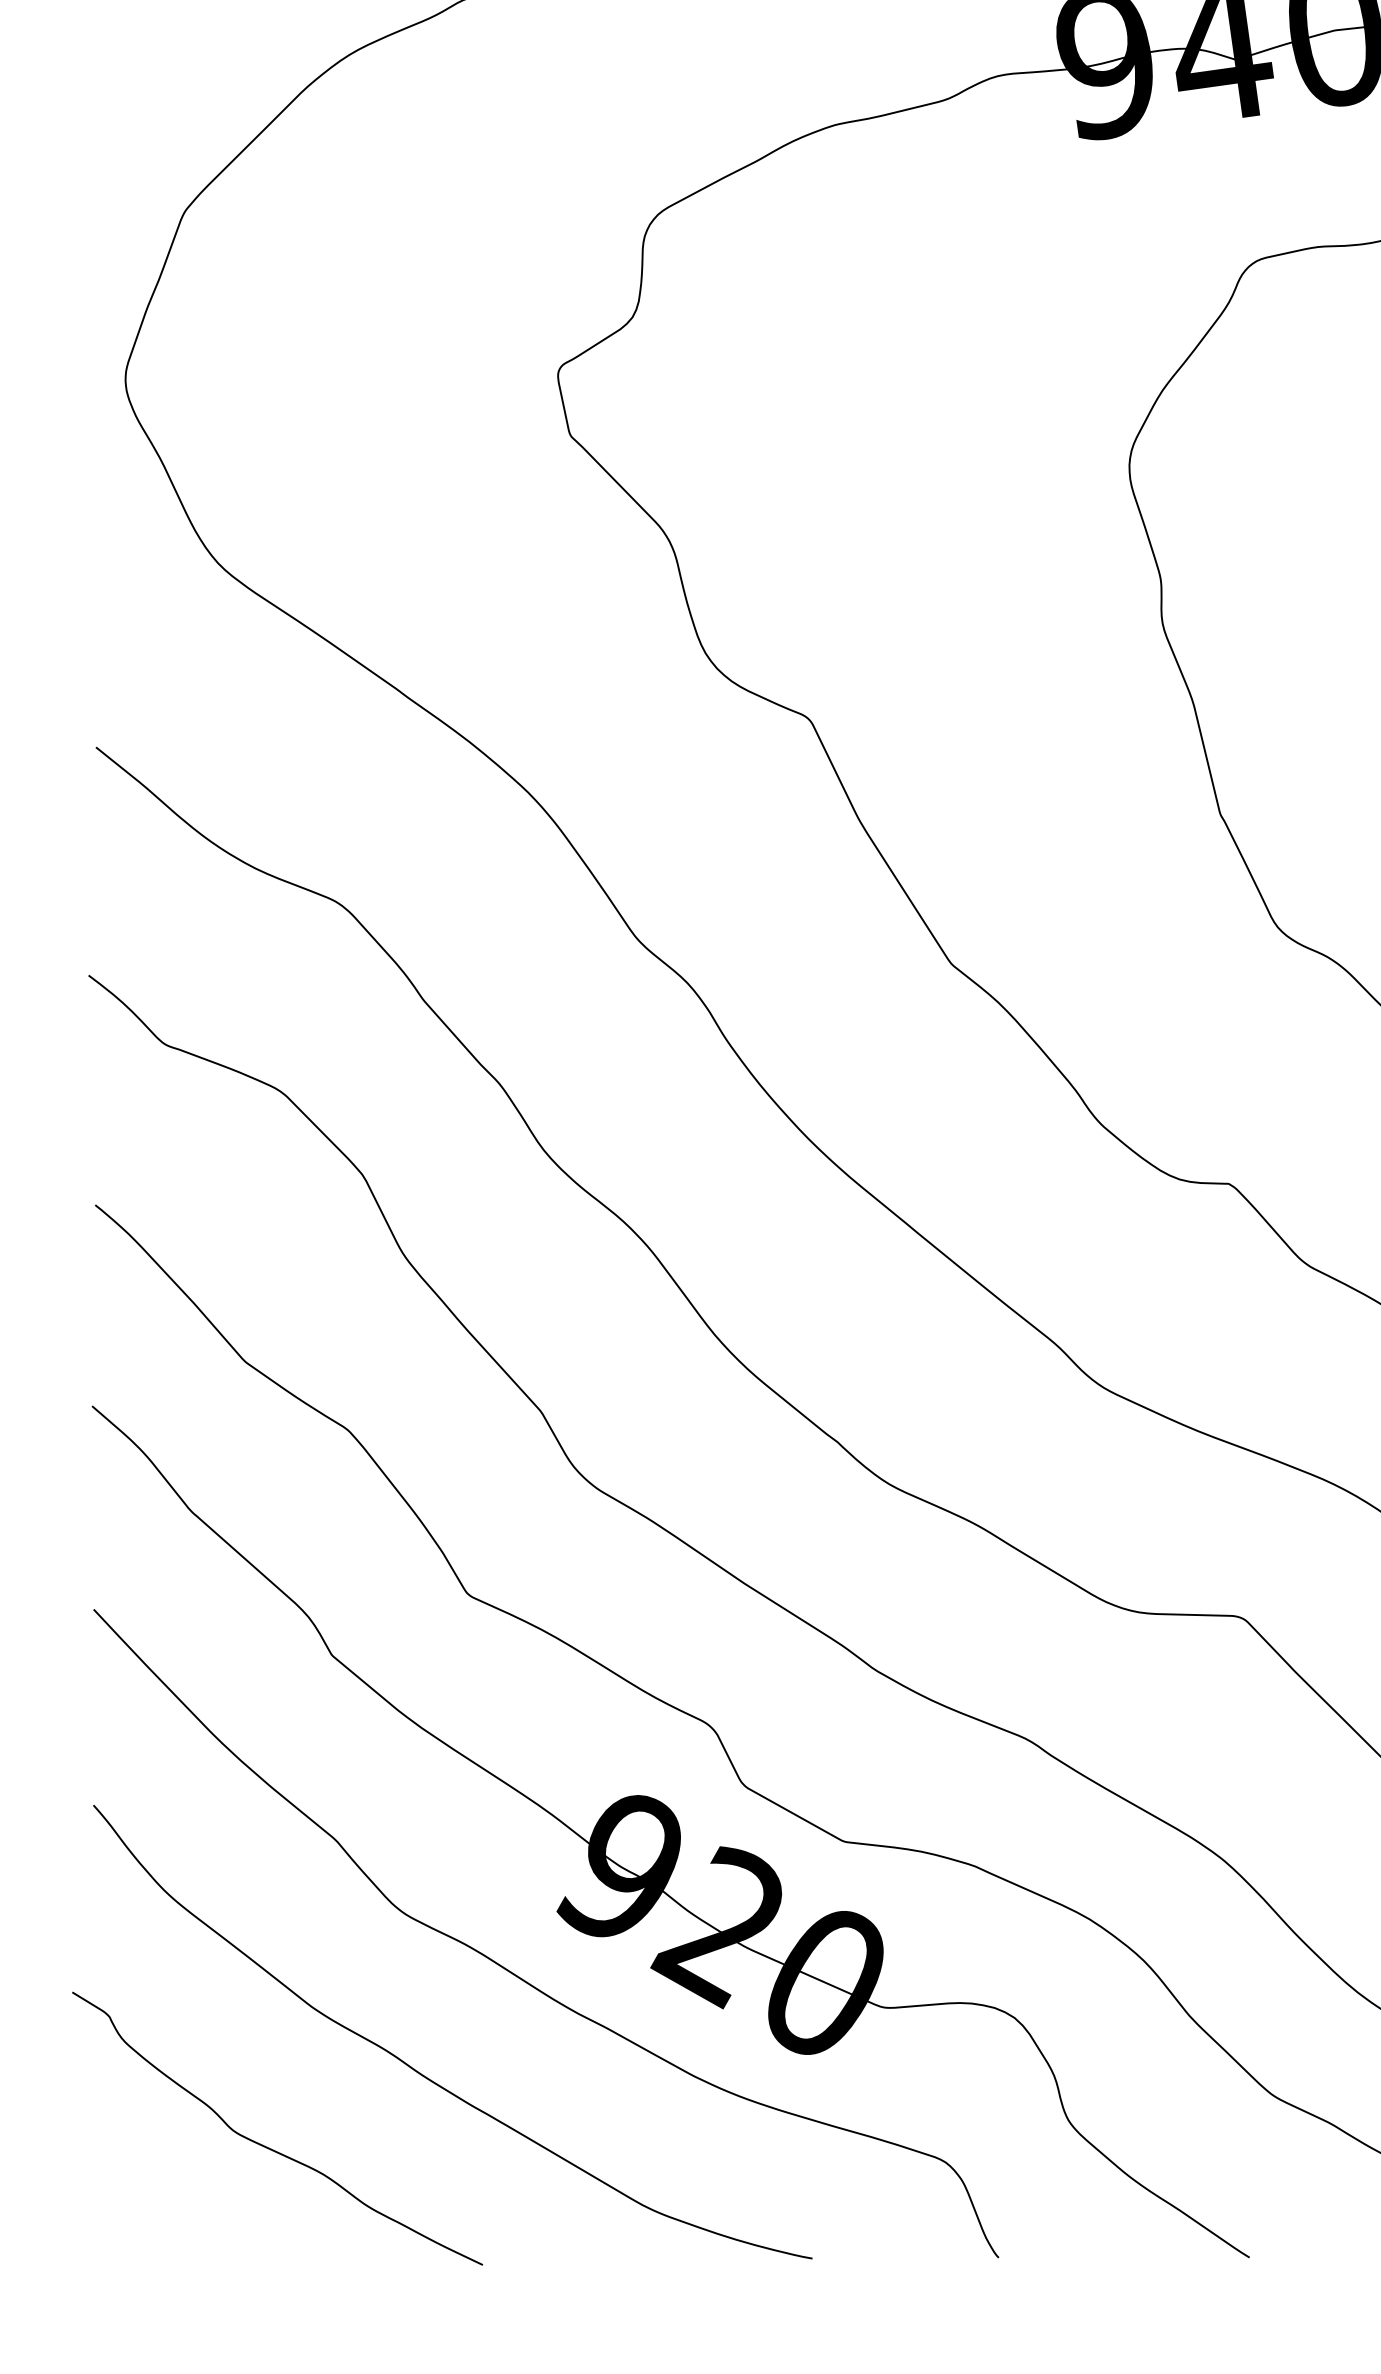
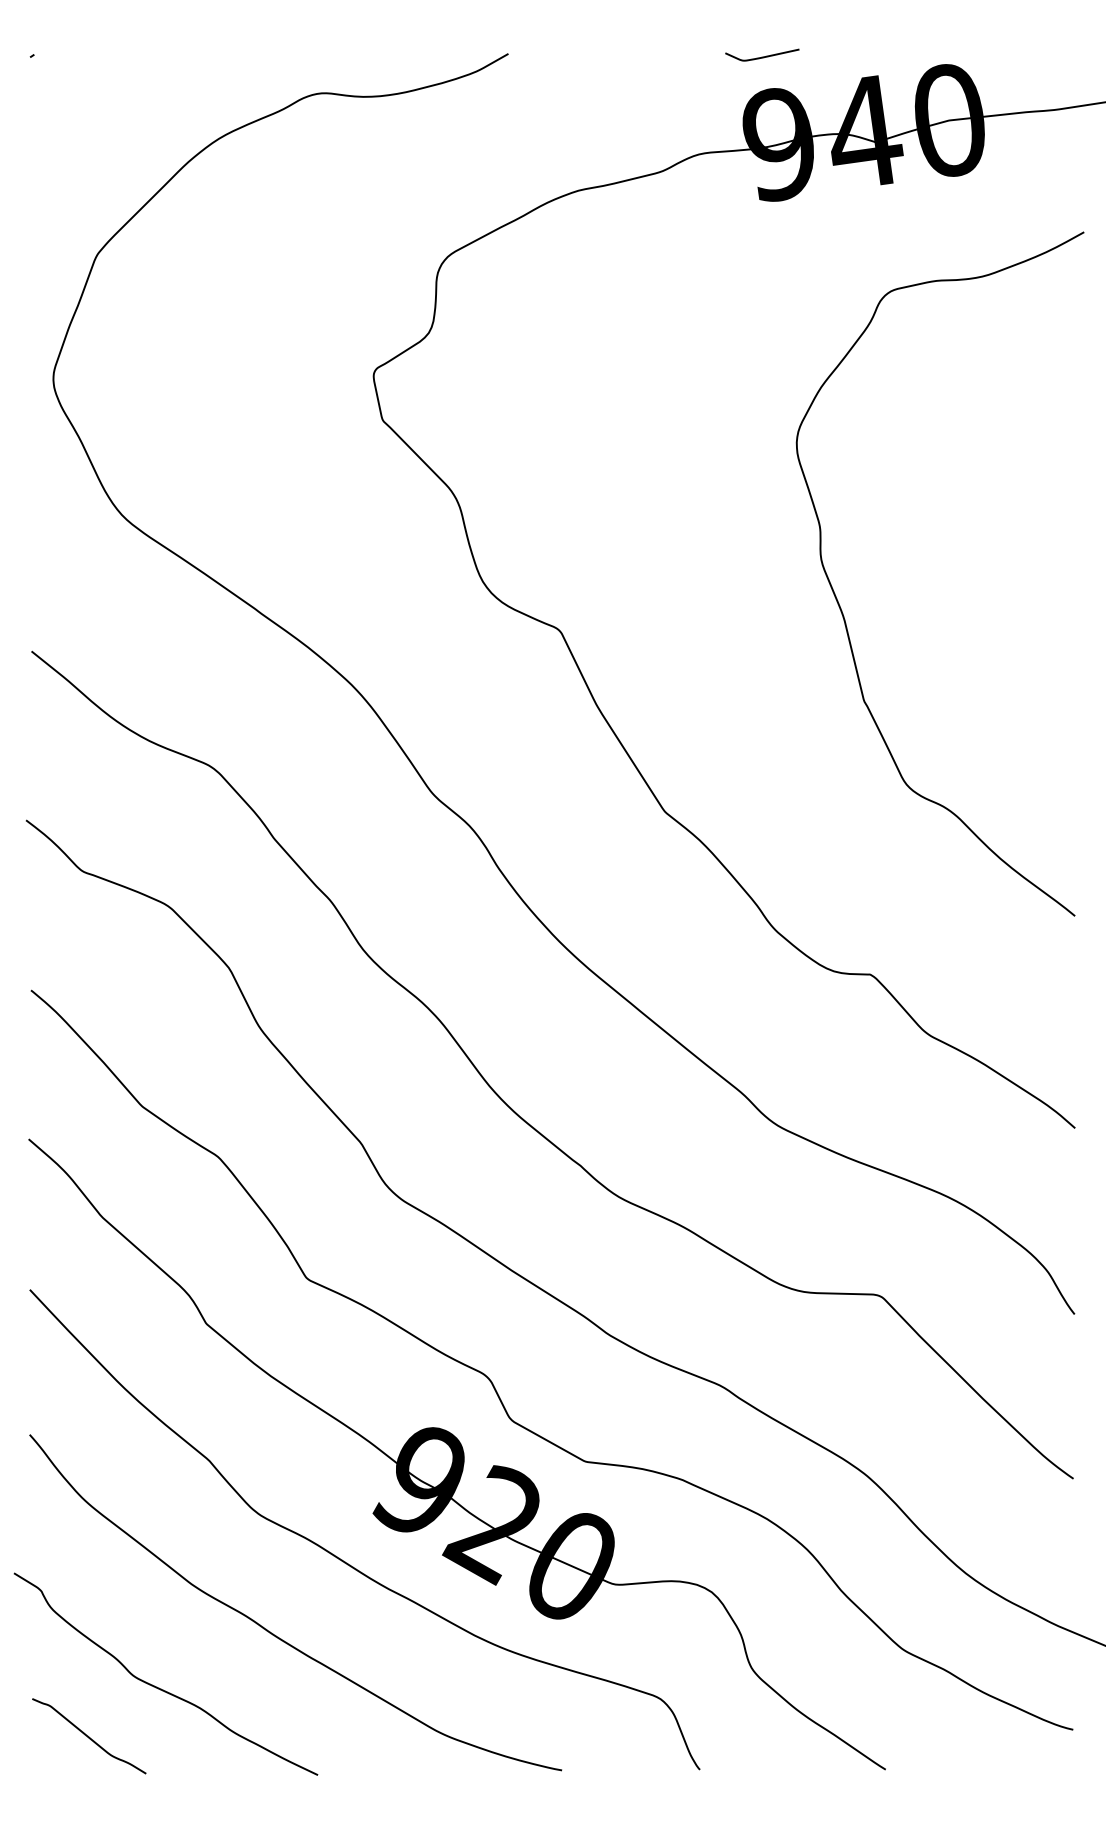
curve: (174, 2212) -> (89, 1736), added

